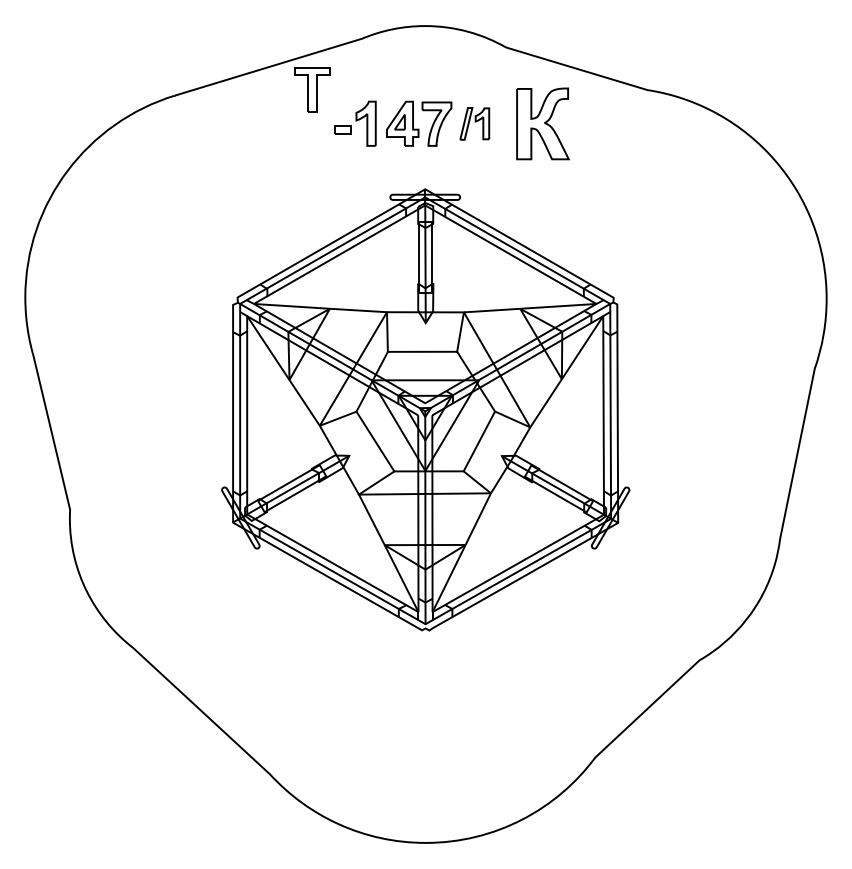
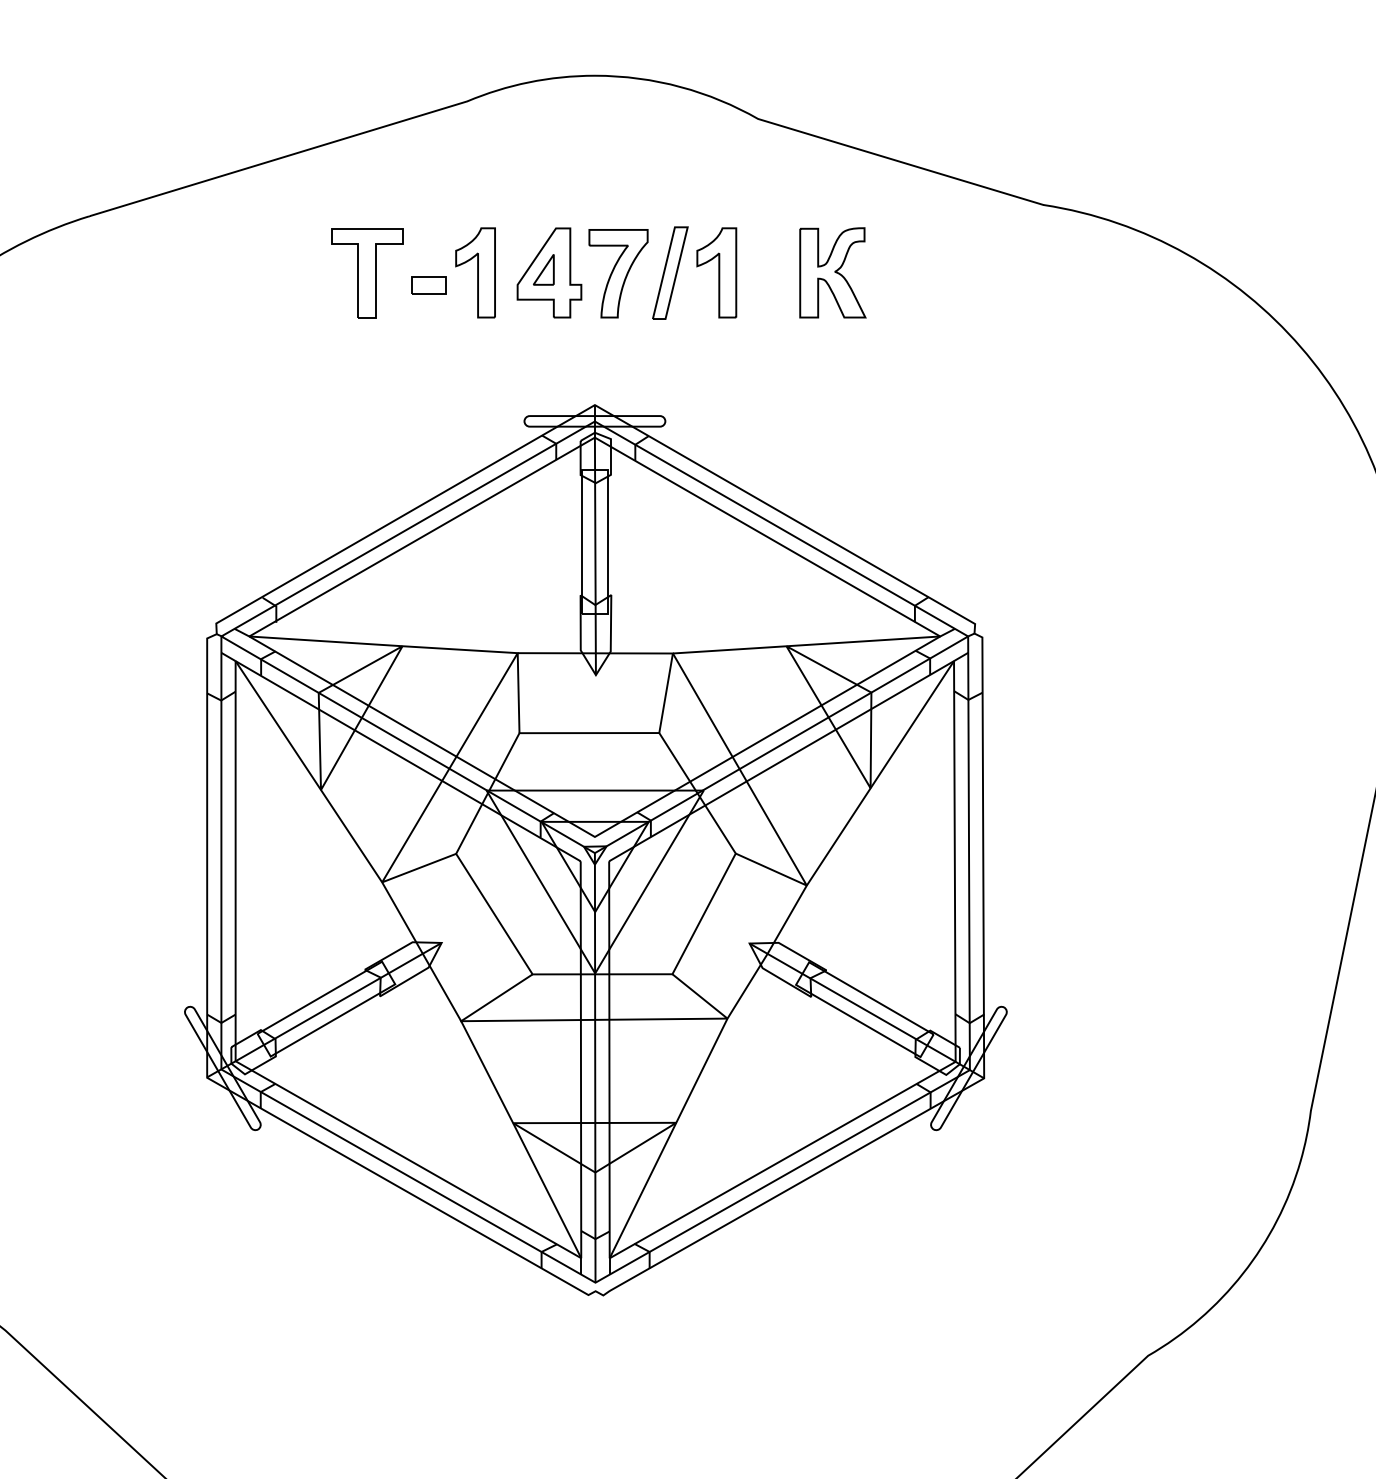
part: (312, 89) -> (367, 272), moved
part: (474, 123) -> (694, 272), size x1.43
part: (543, 123) -> (833, 272), size x0.62

